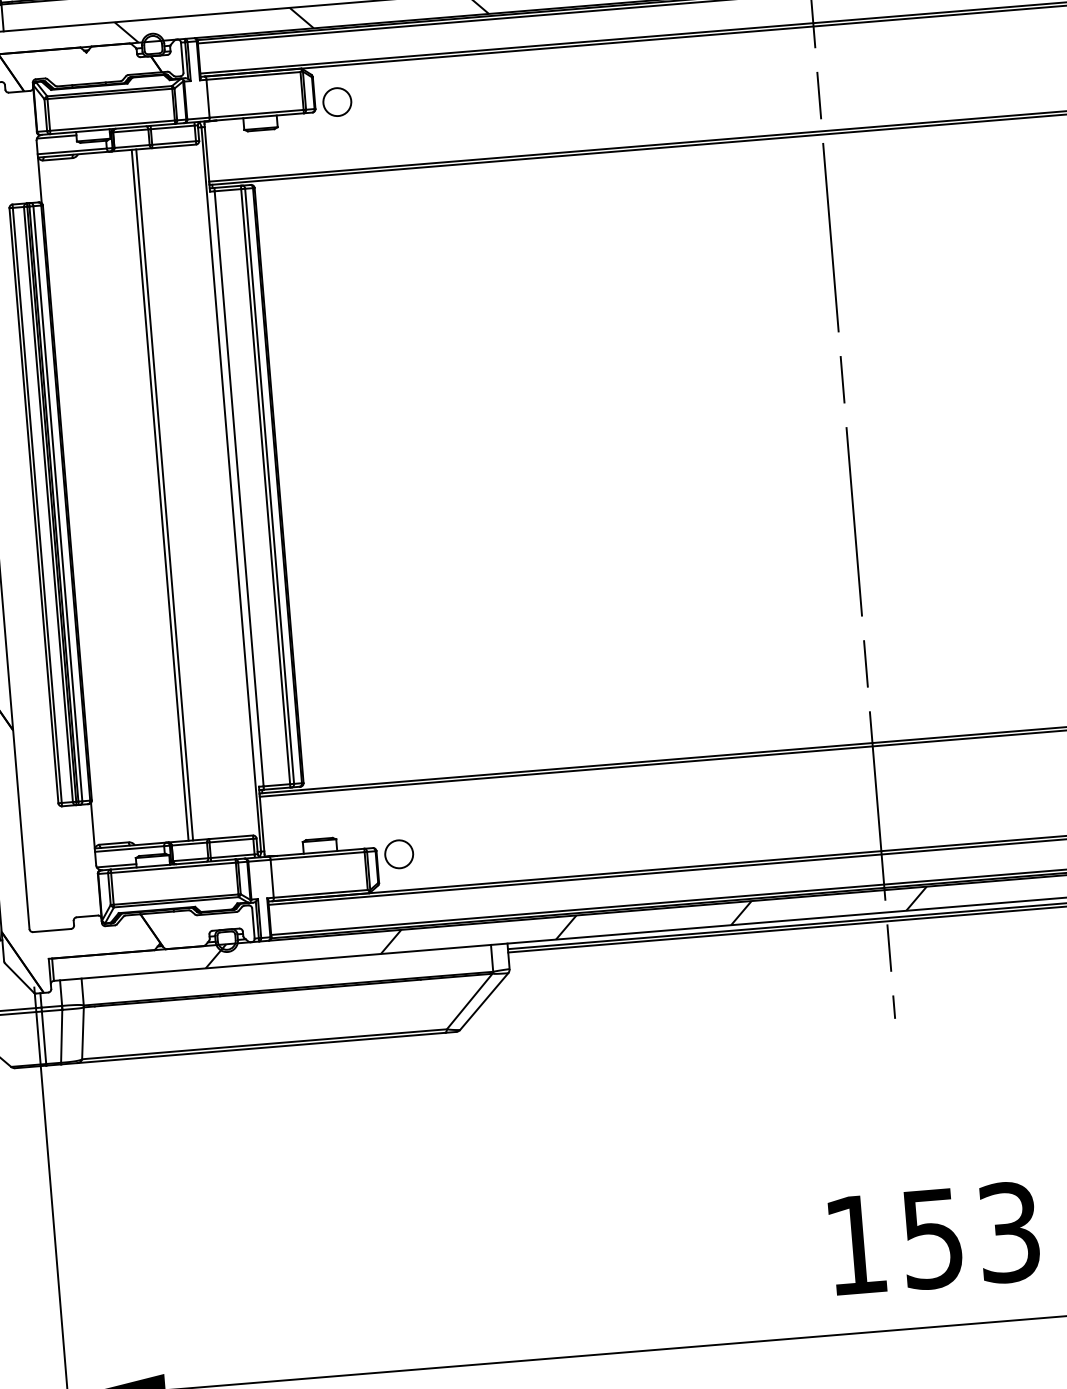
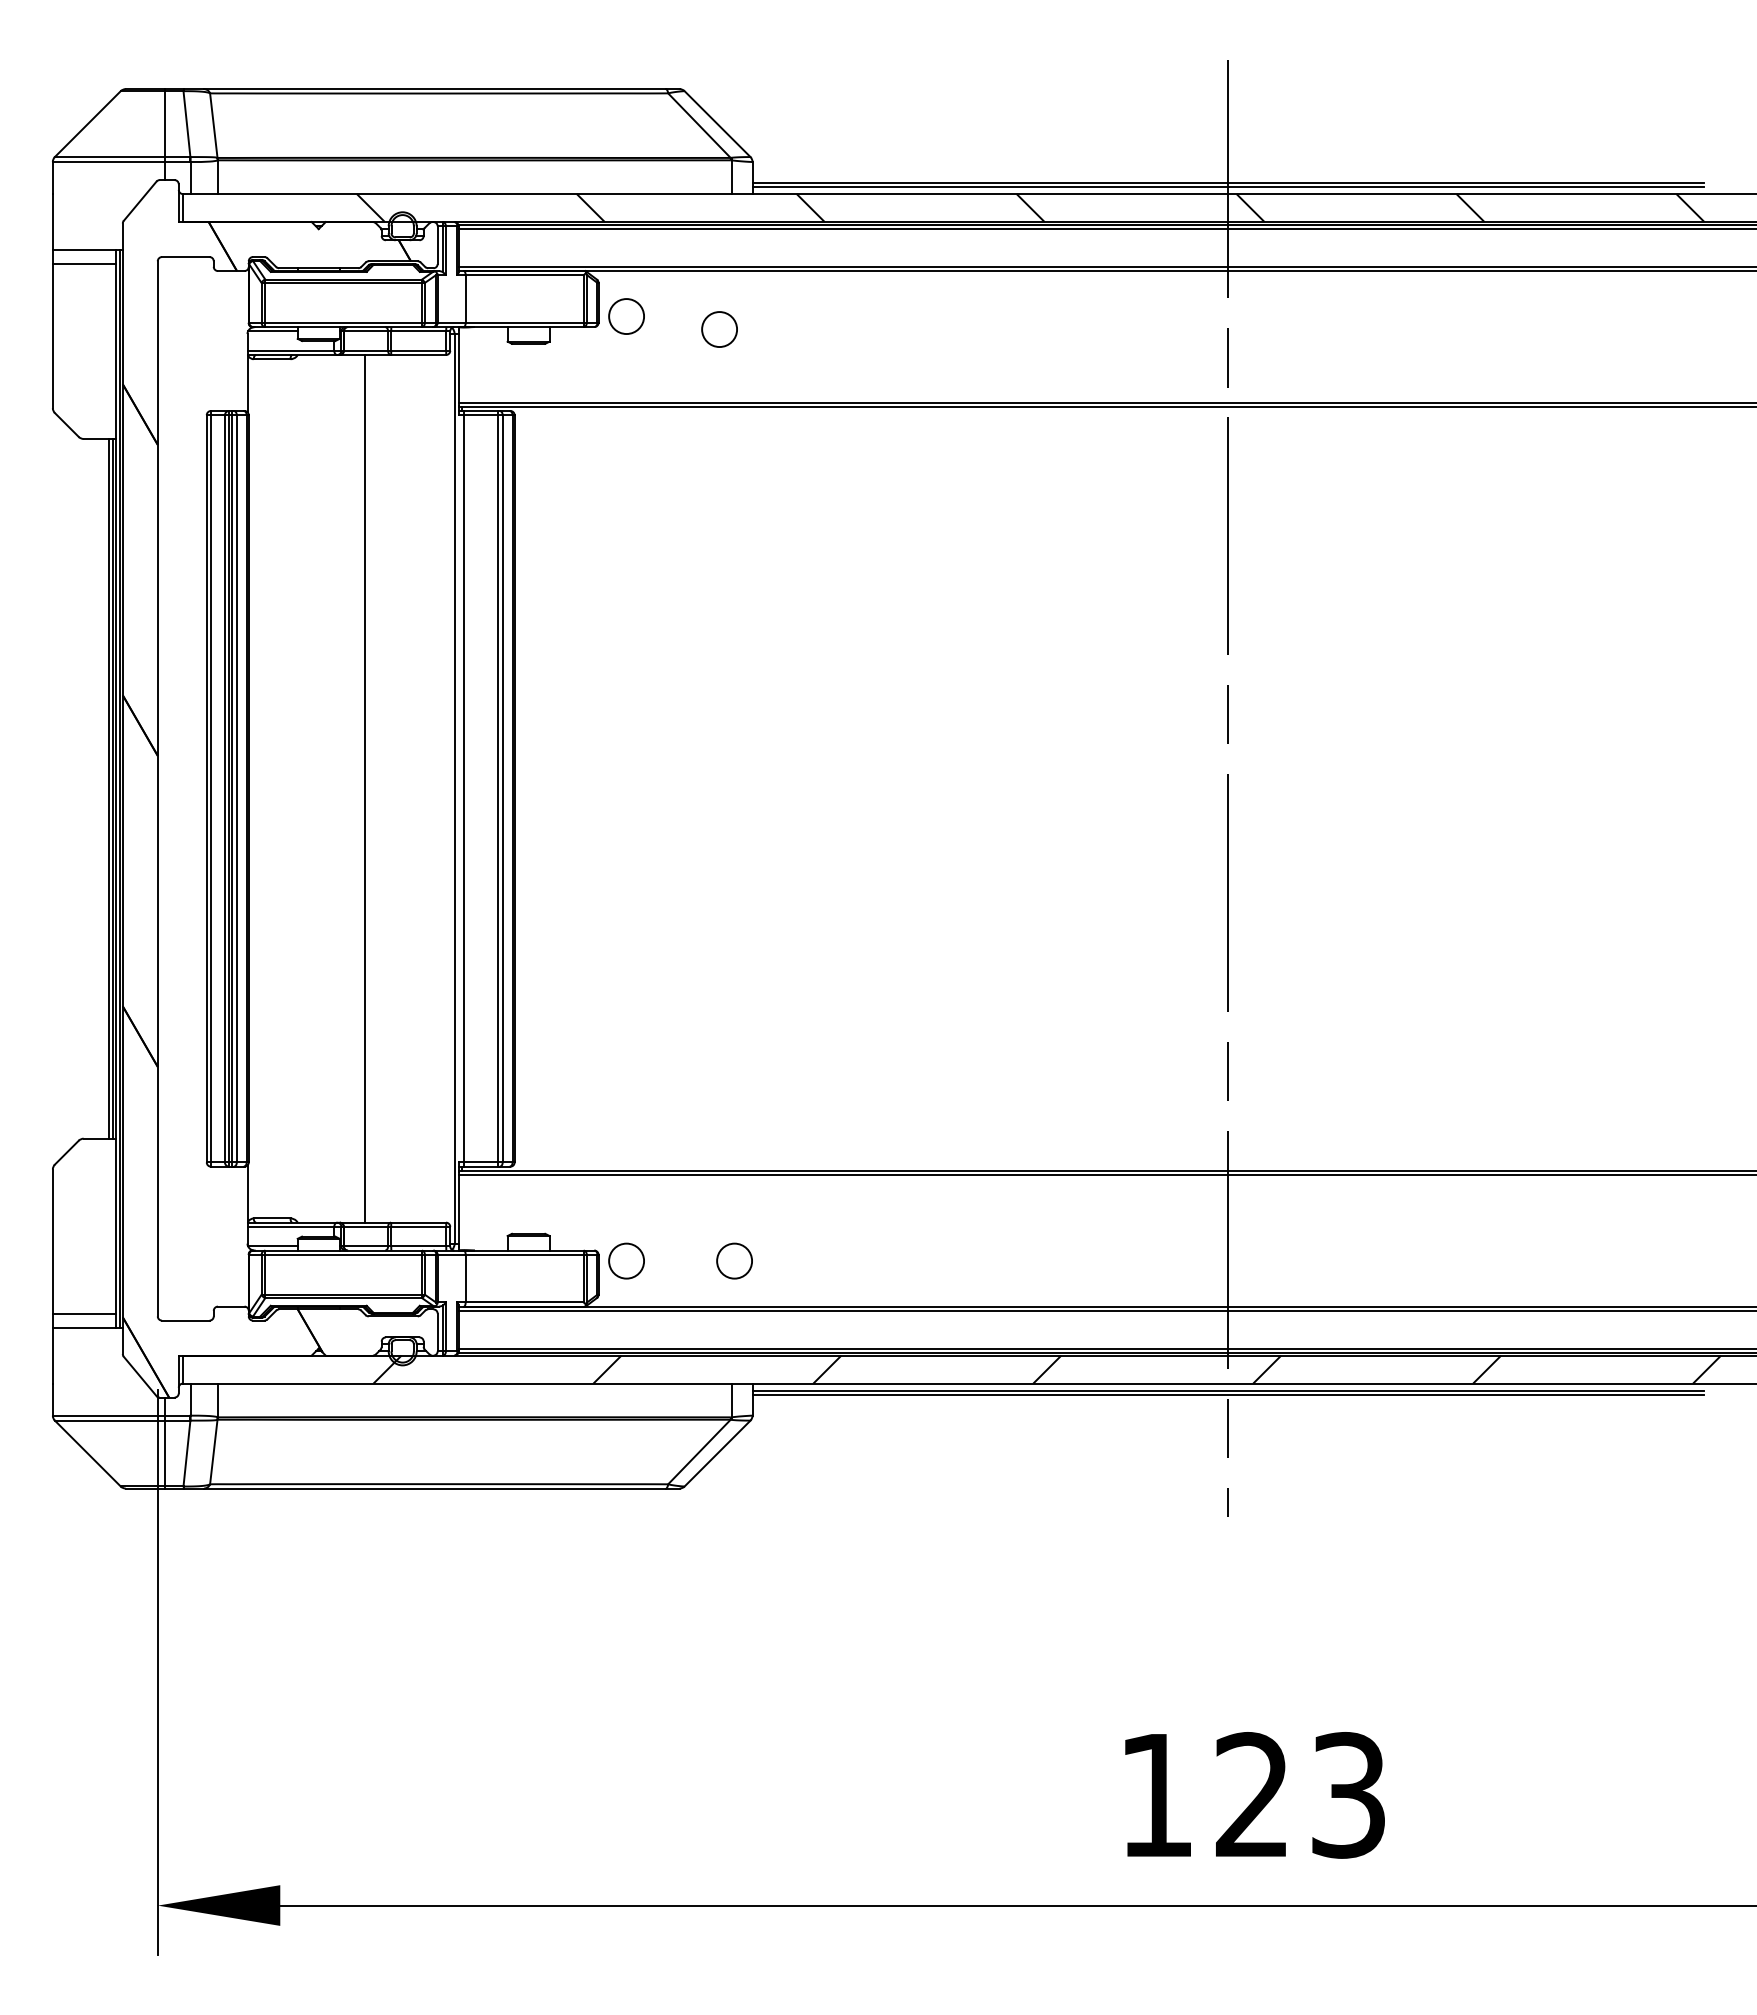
circle: (412, 106) -> (719, 329), added
line: (164, 494) -> (370, 788), removed
circle: (485, 846) -> (734, 1260), added
text: (931, 1238) -> (1251, 1795), 153 -> 123

